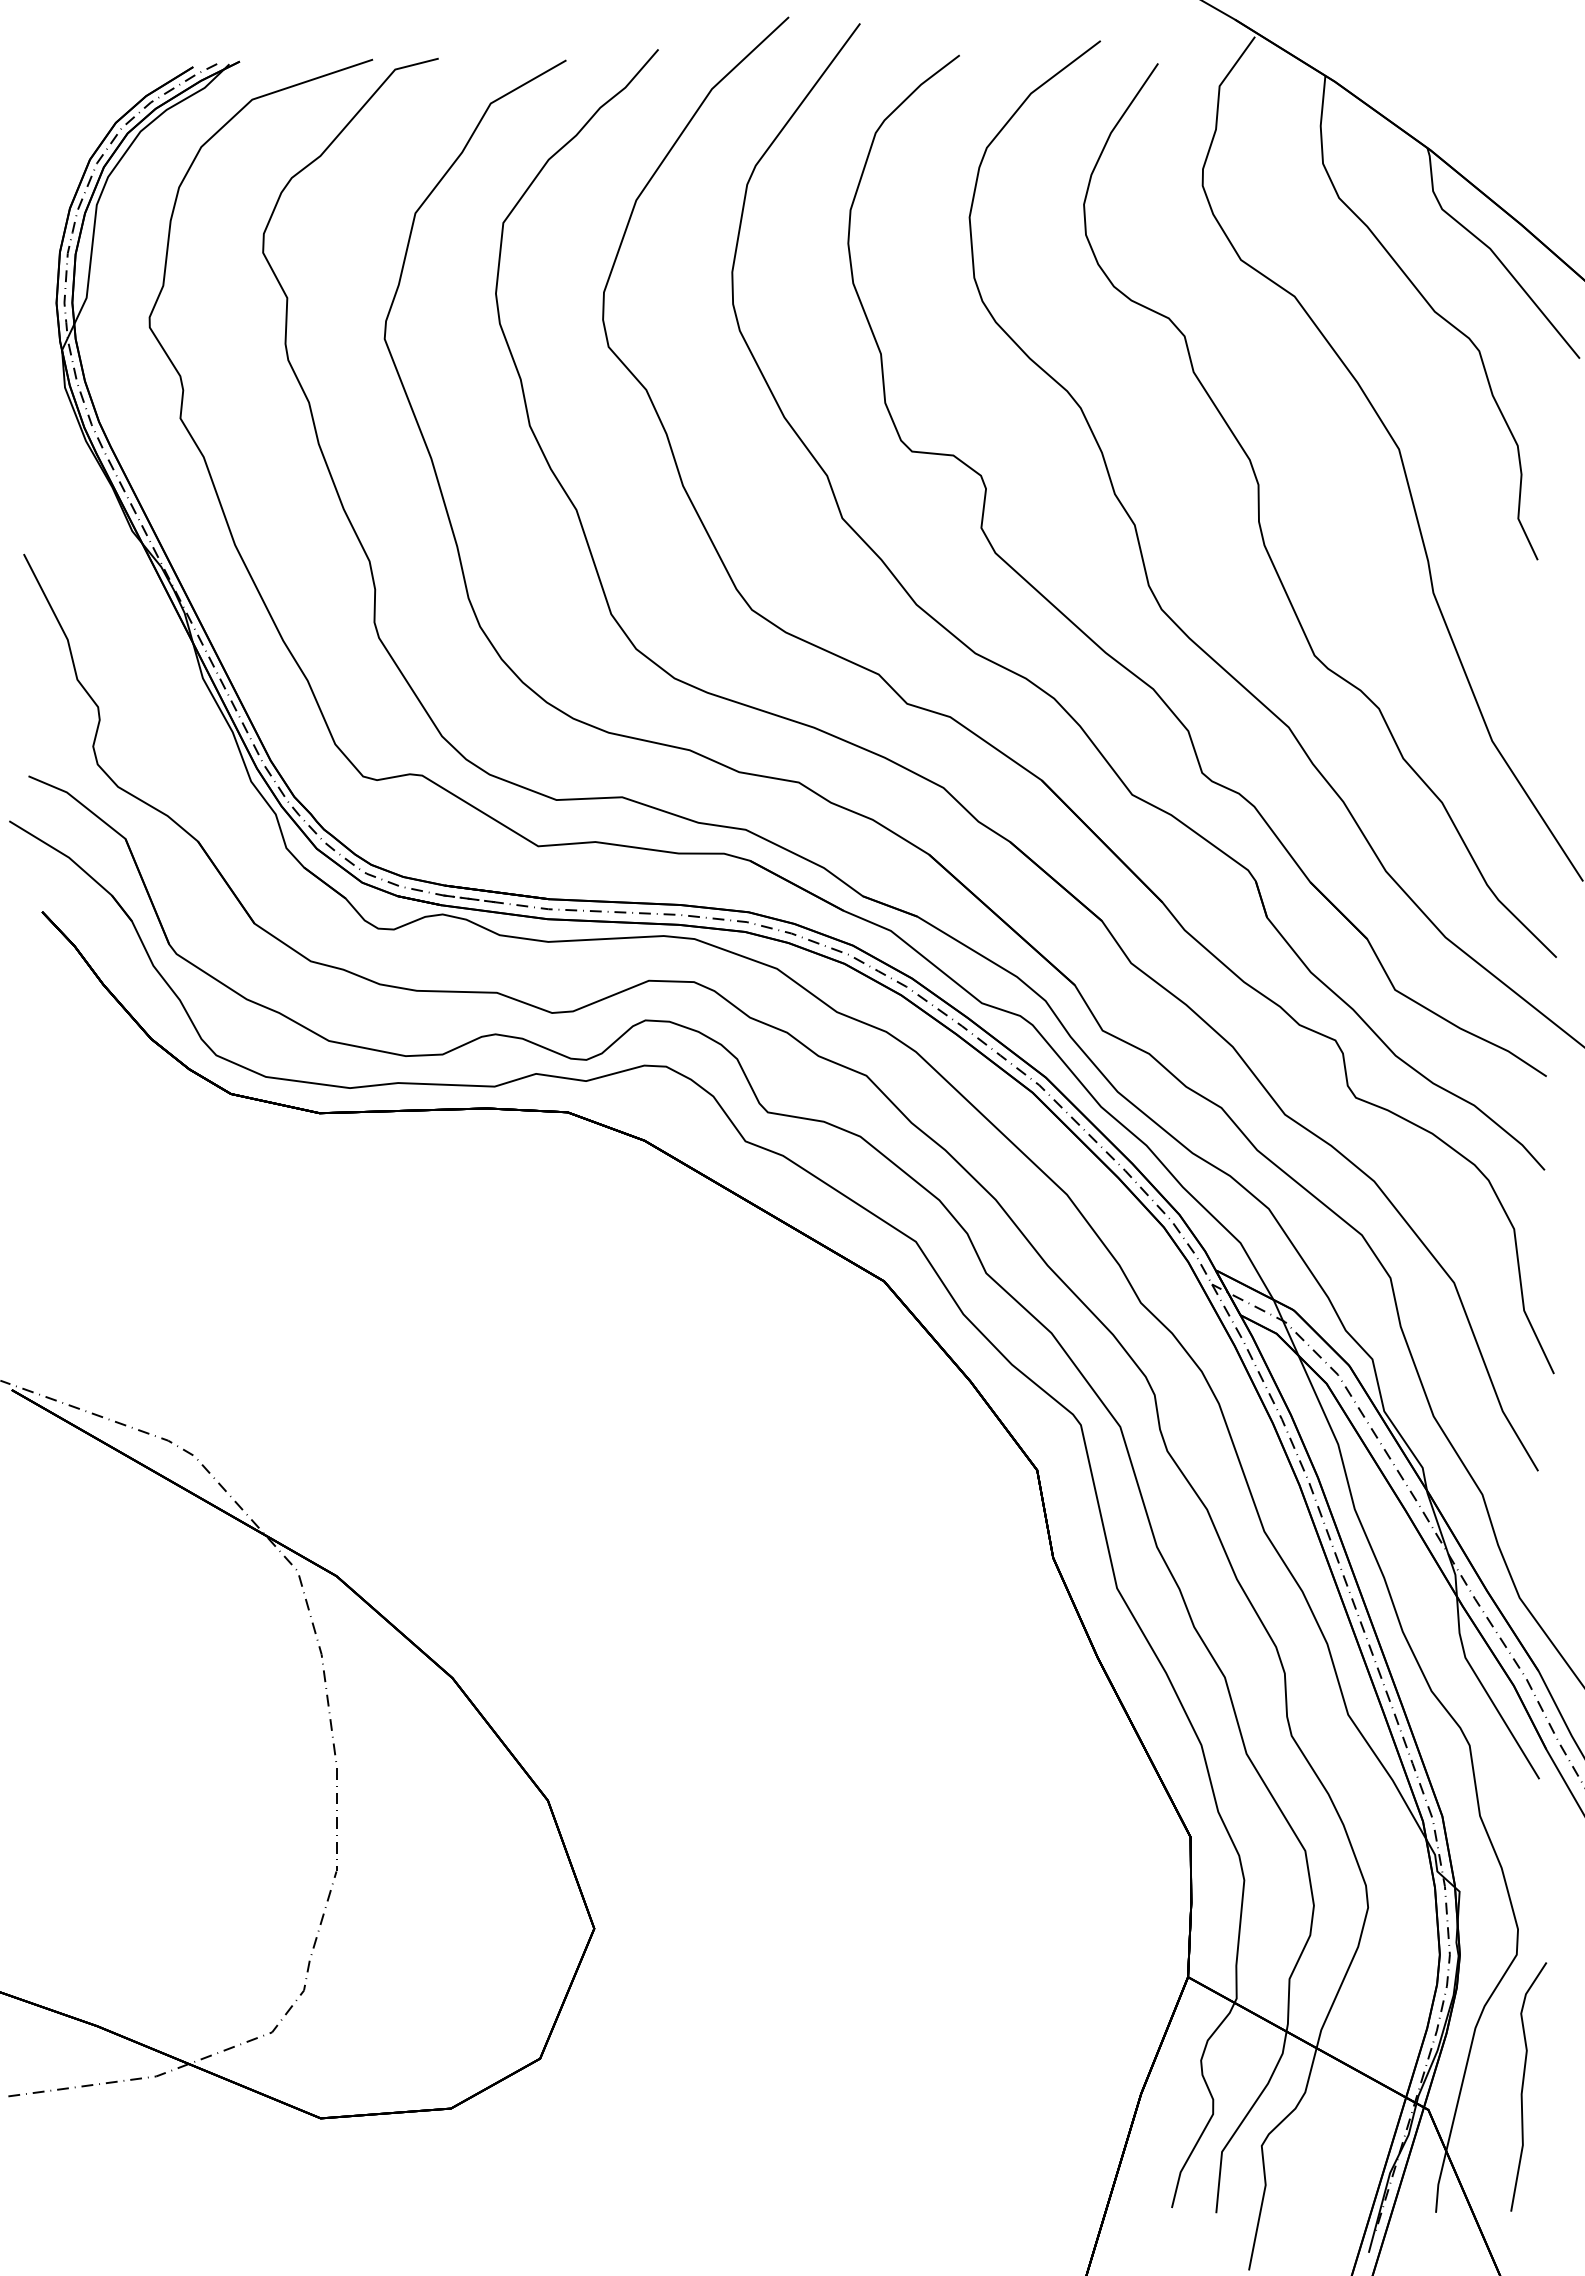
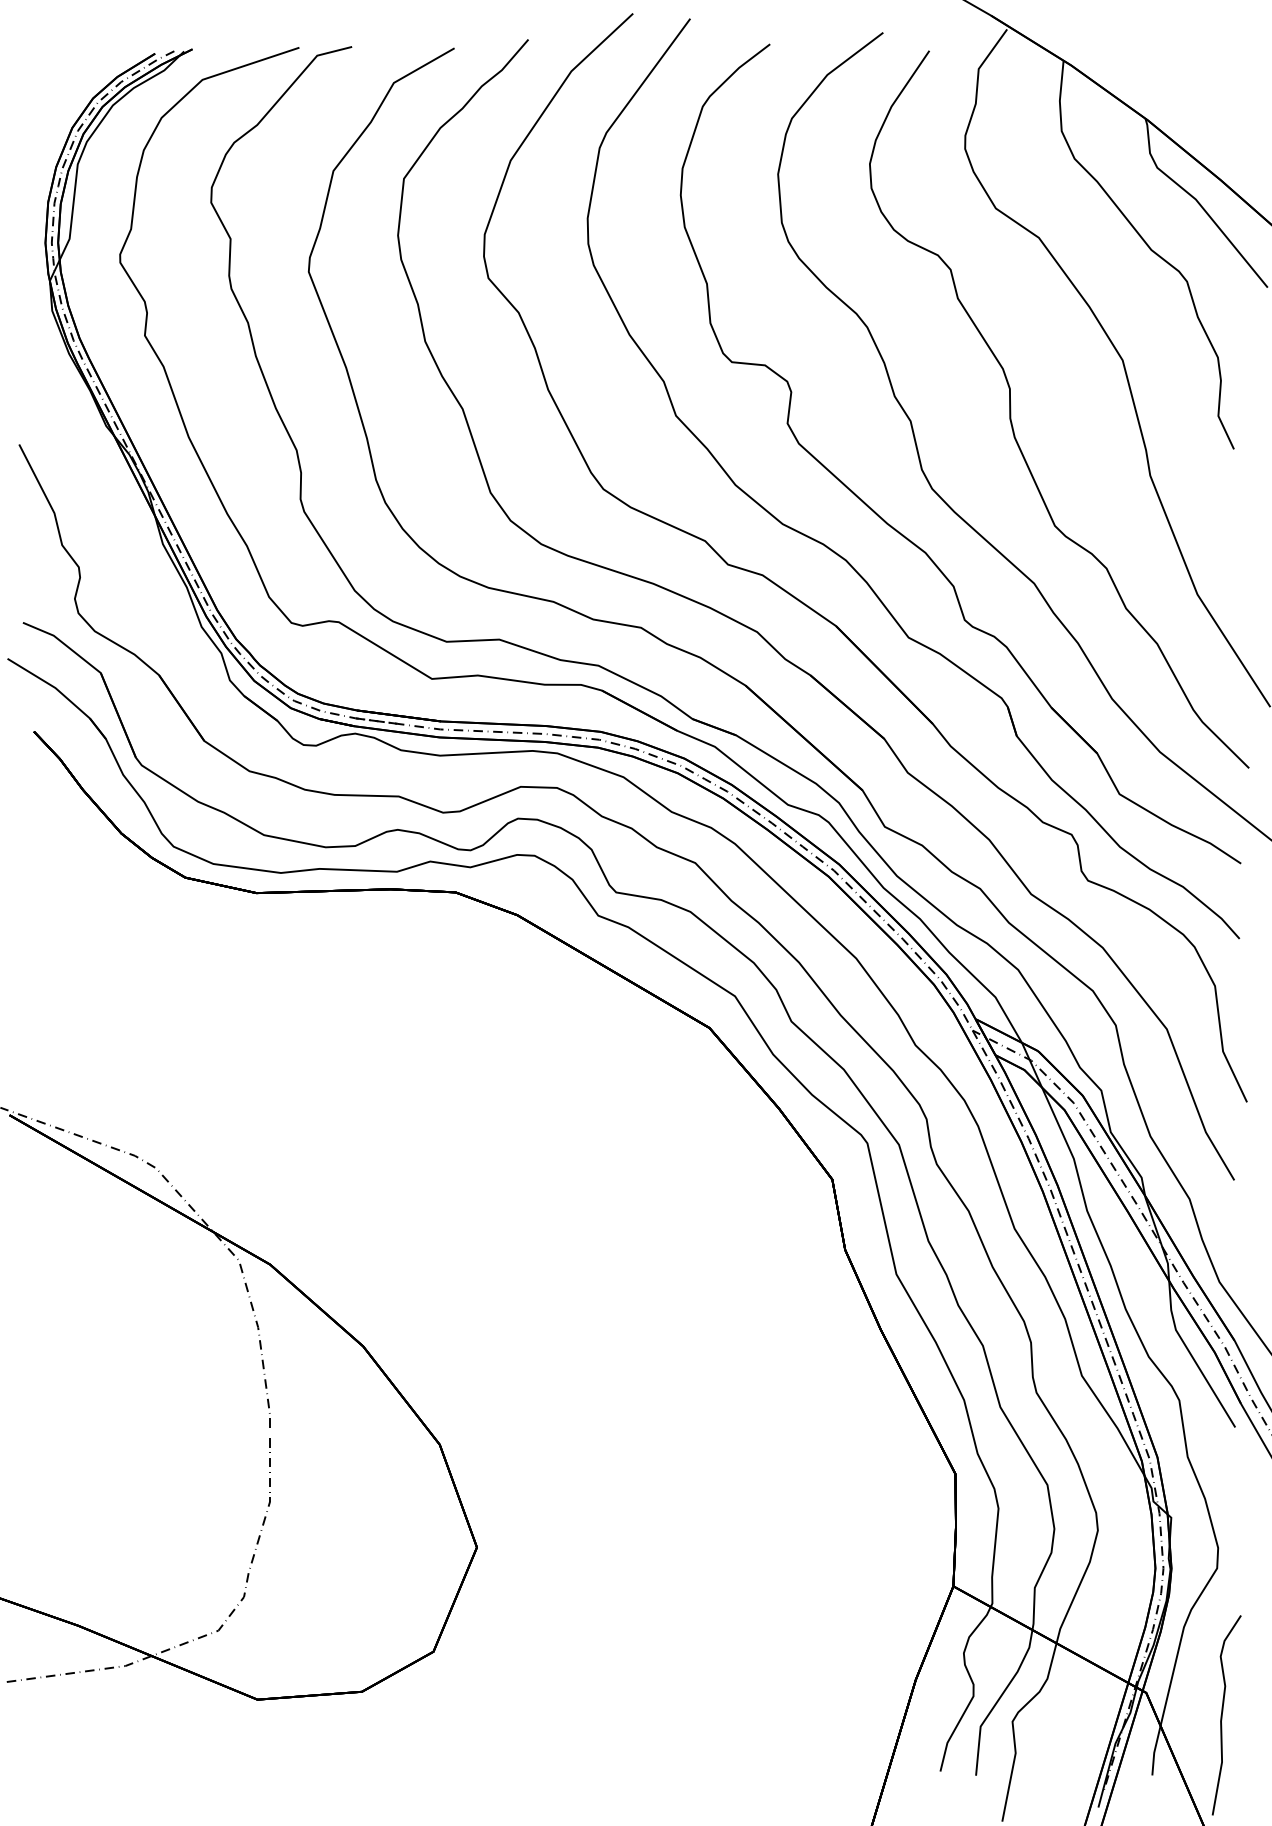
curve: (1523, 2086) -> (1222, 1714), moved

